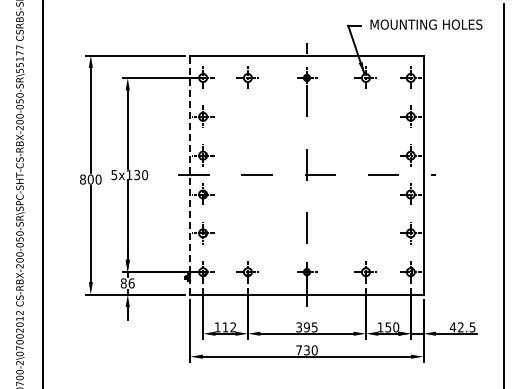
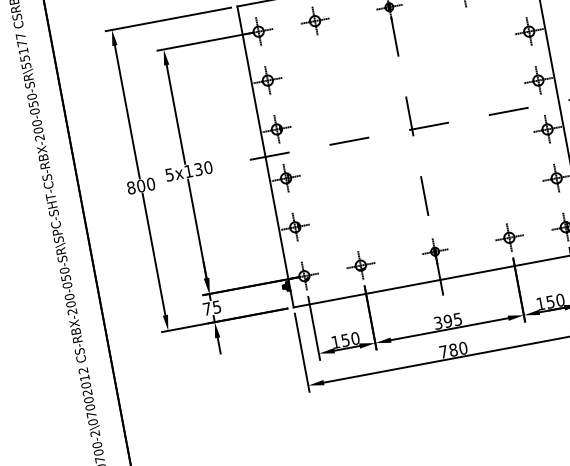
line: (190, 175) -> (265, 157), dashed -> solid
text: (127, 283) -> (211, 308), 86 -> 75
text: (229, 327) -> (350, 339), 112 -> 150
text: (306, 350) -> (452, 350), 730 -> 780

